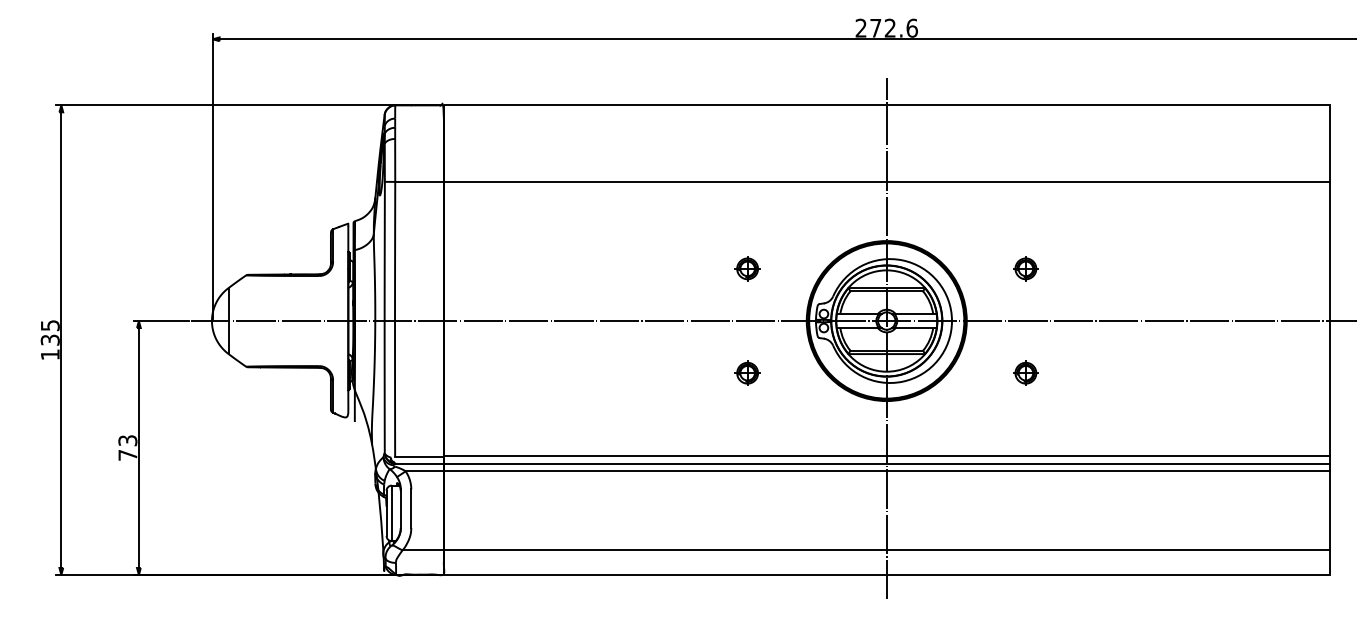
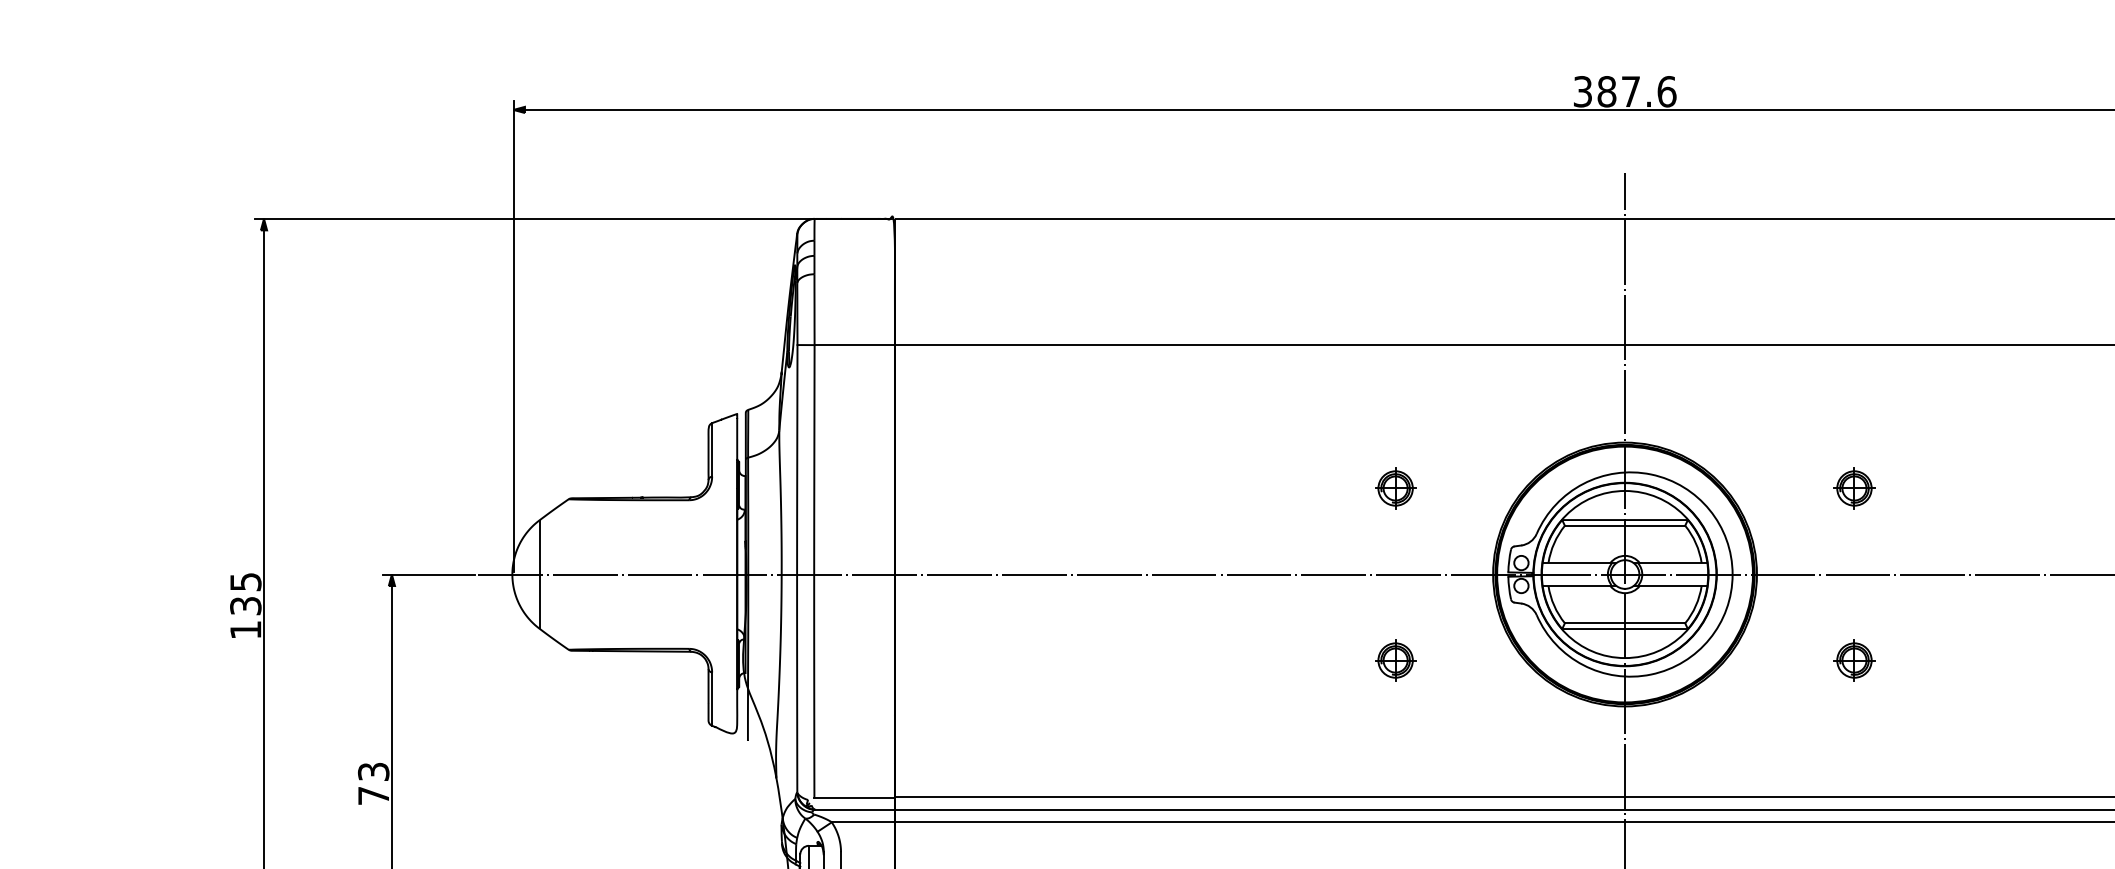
text: (875, 27) -> (1606, 90), 272.6 -> 387.6

